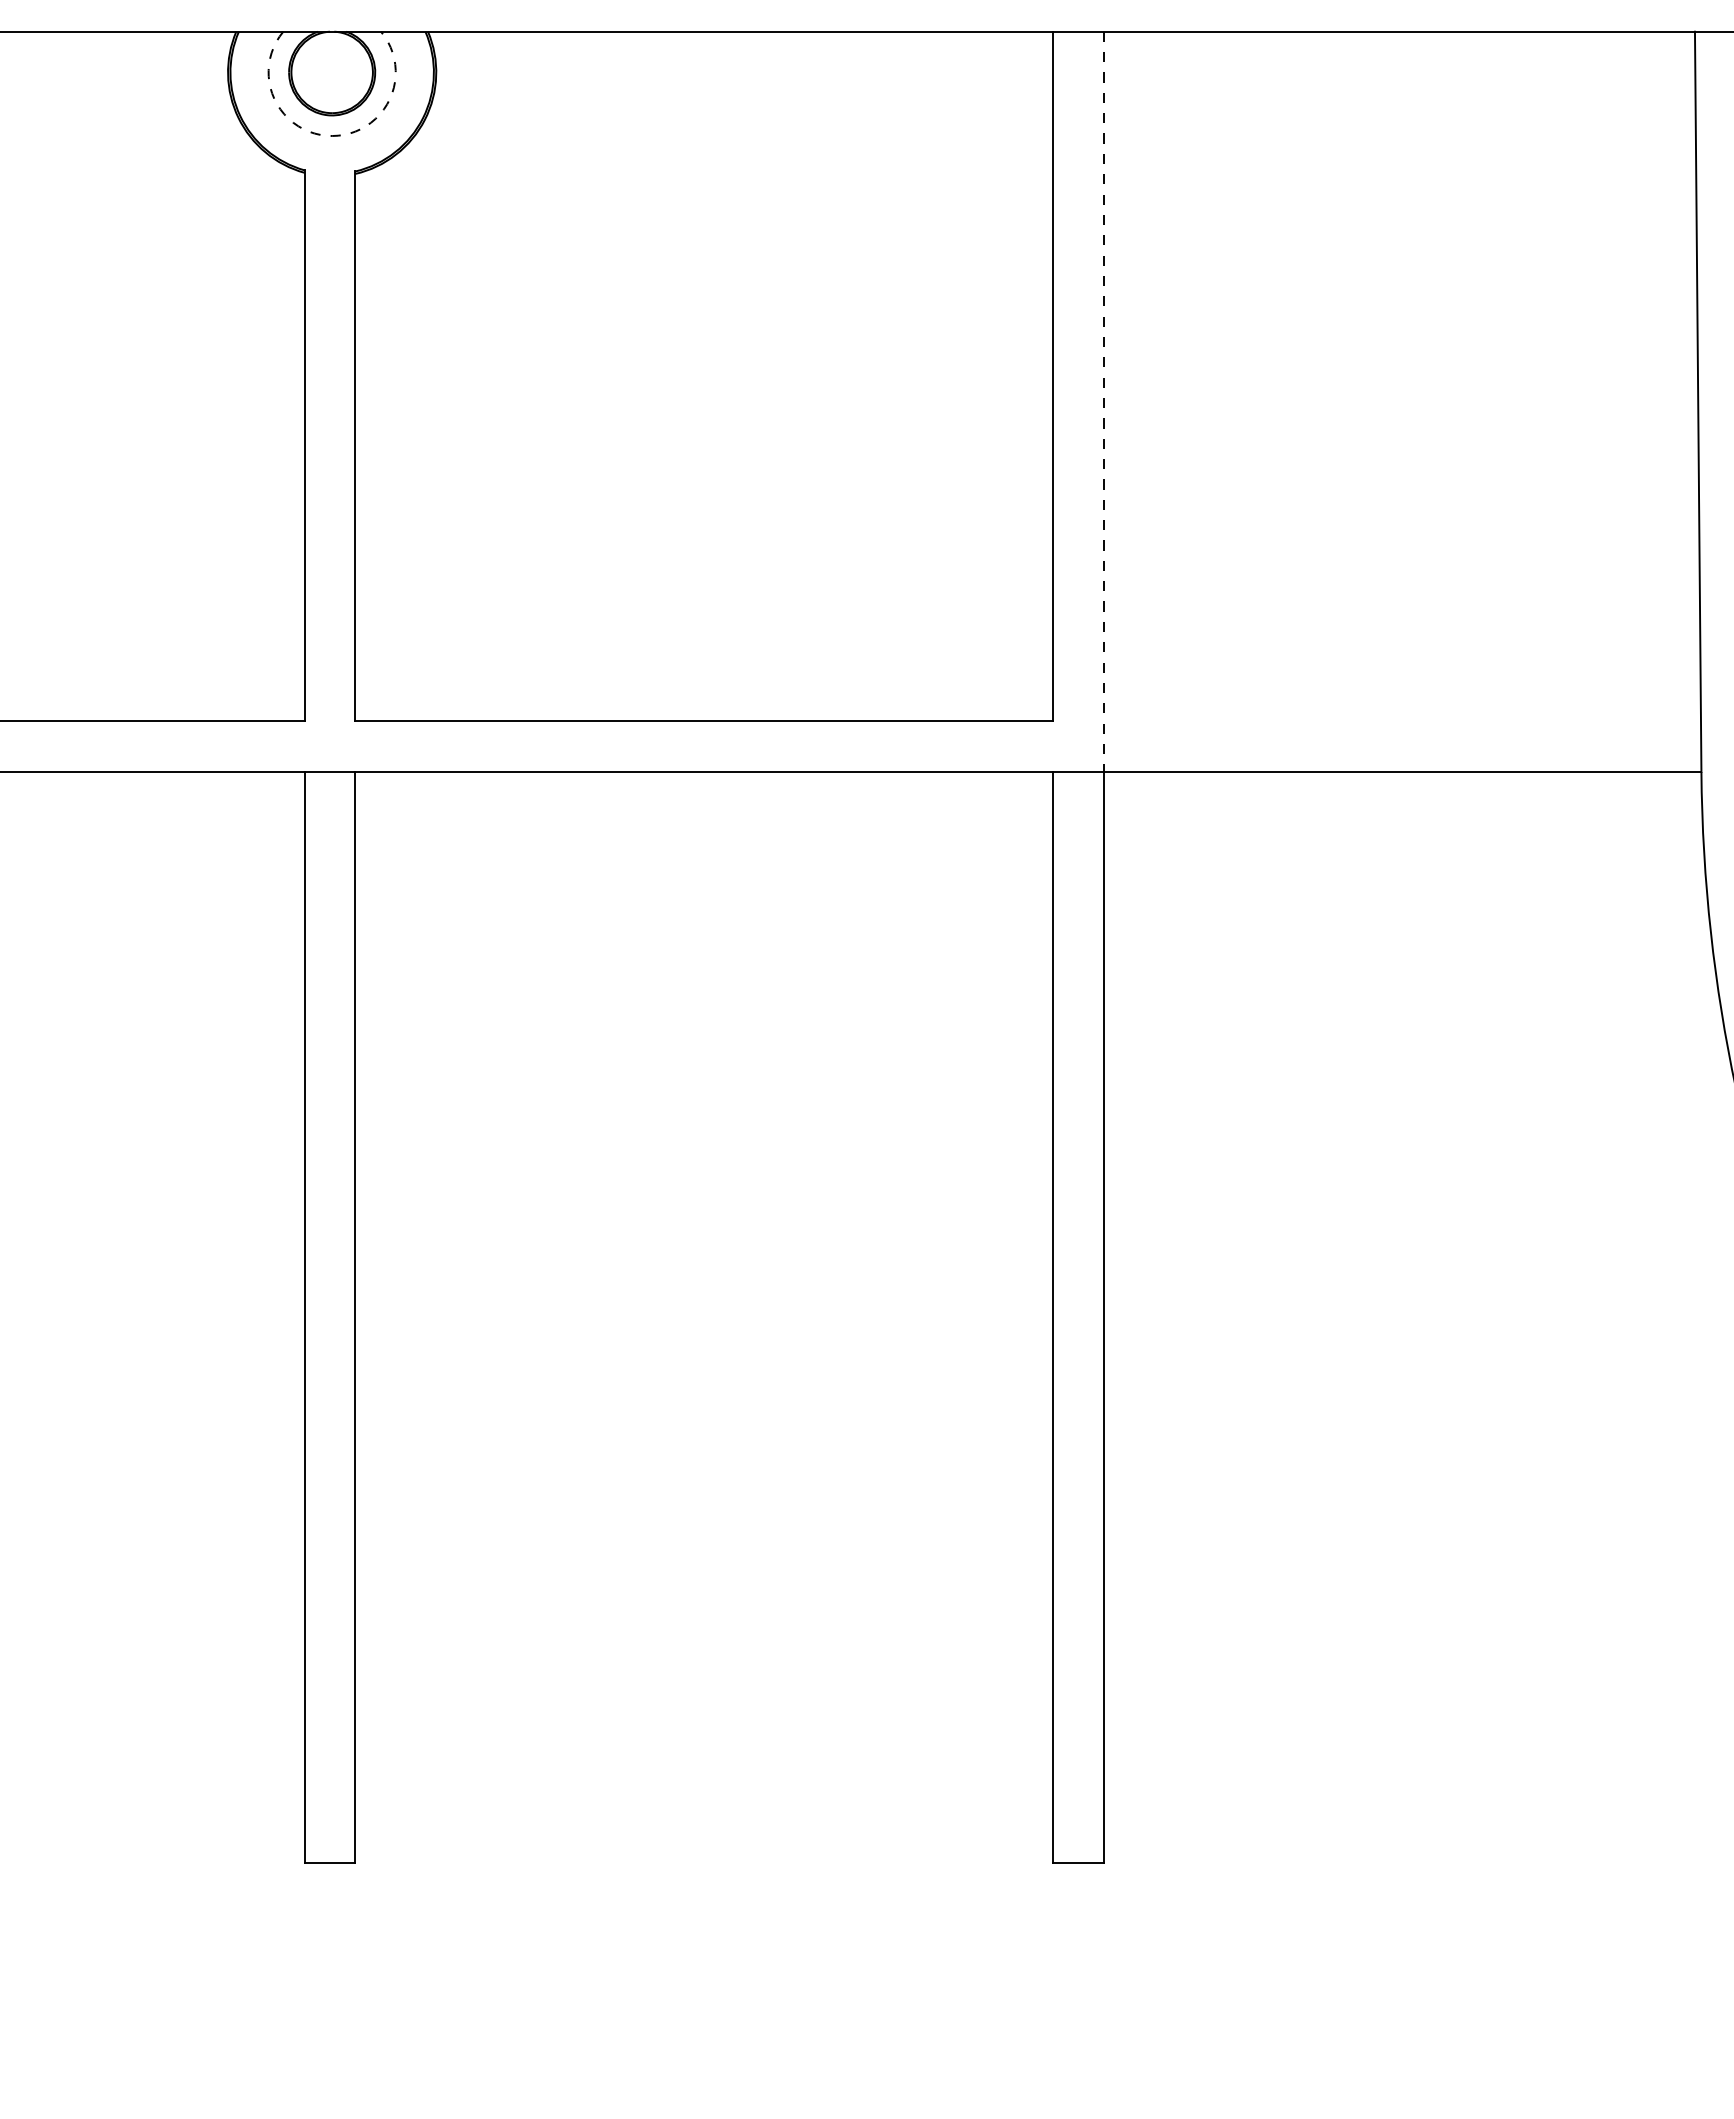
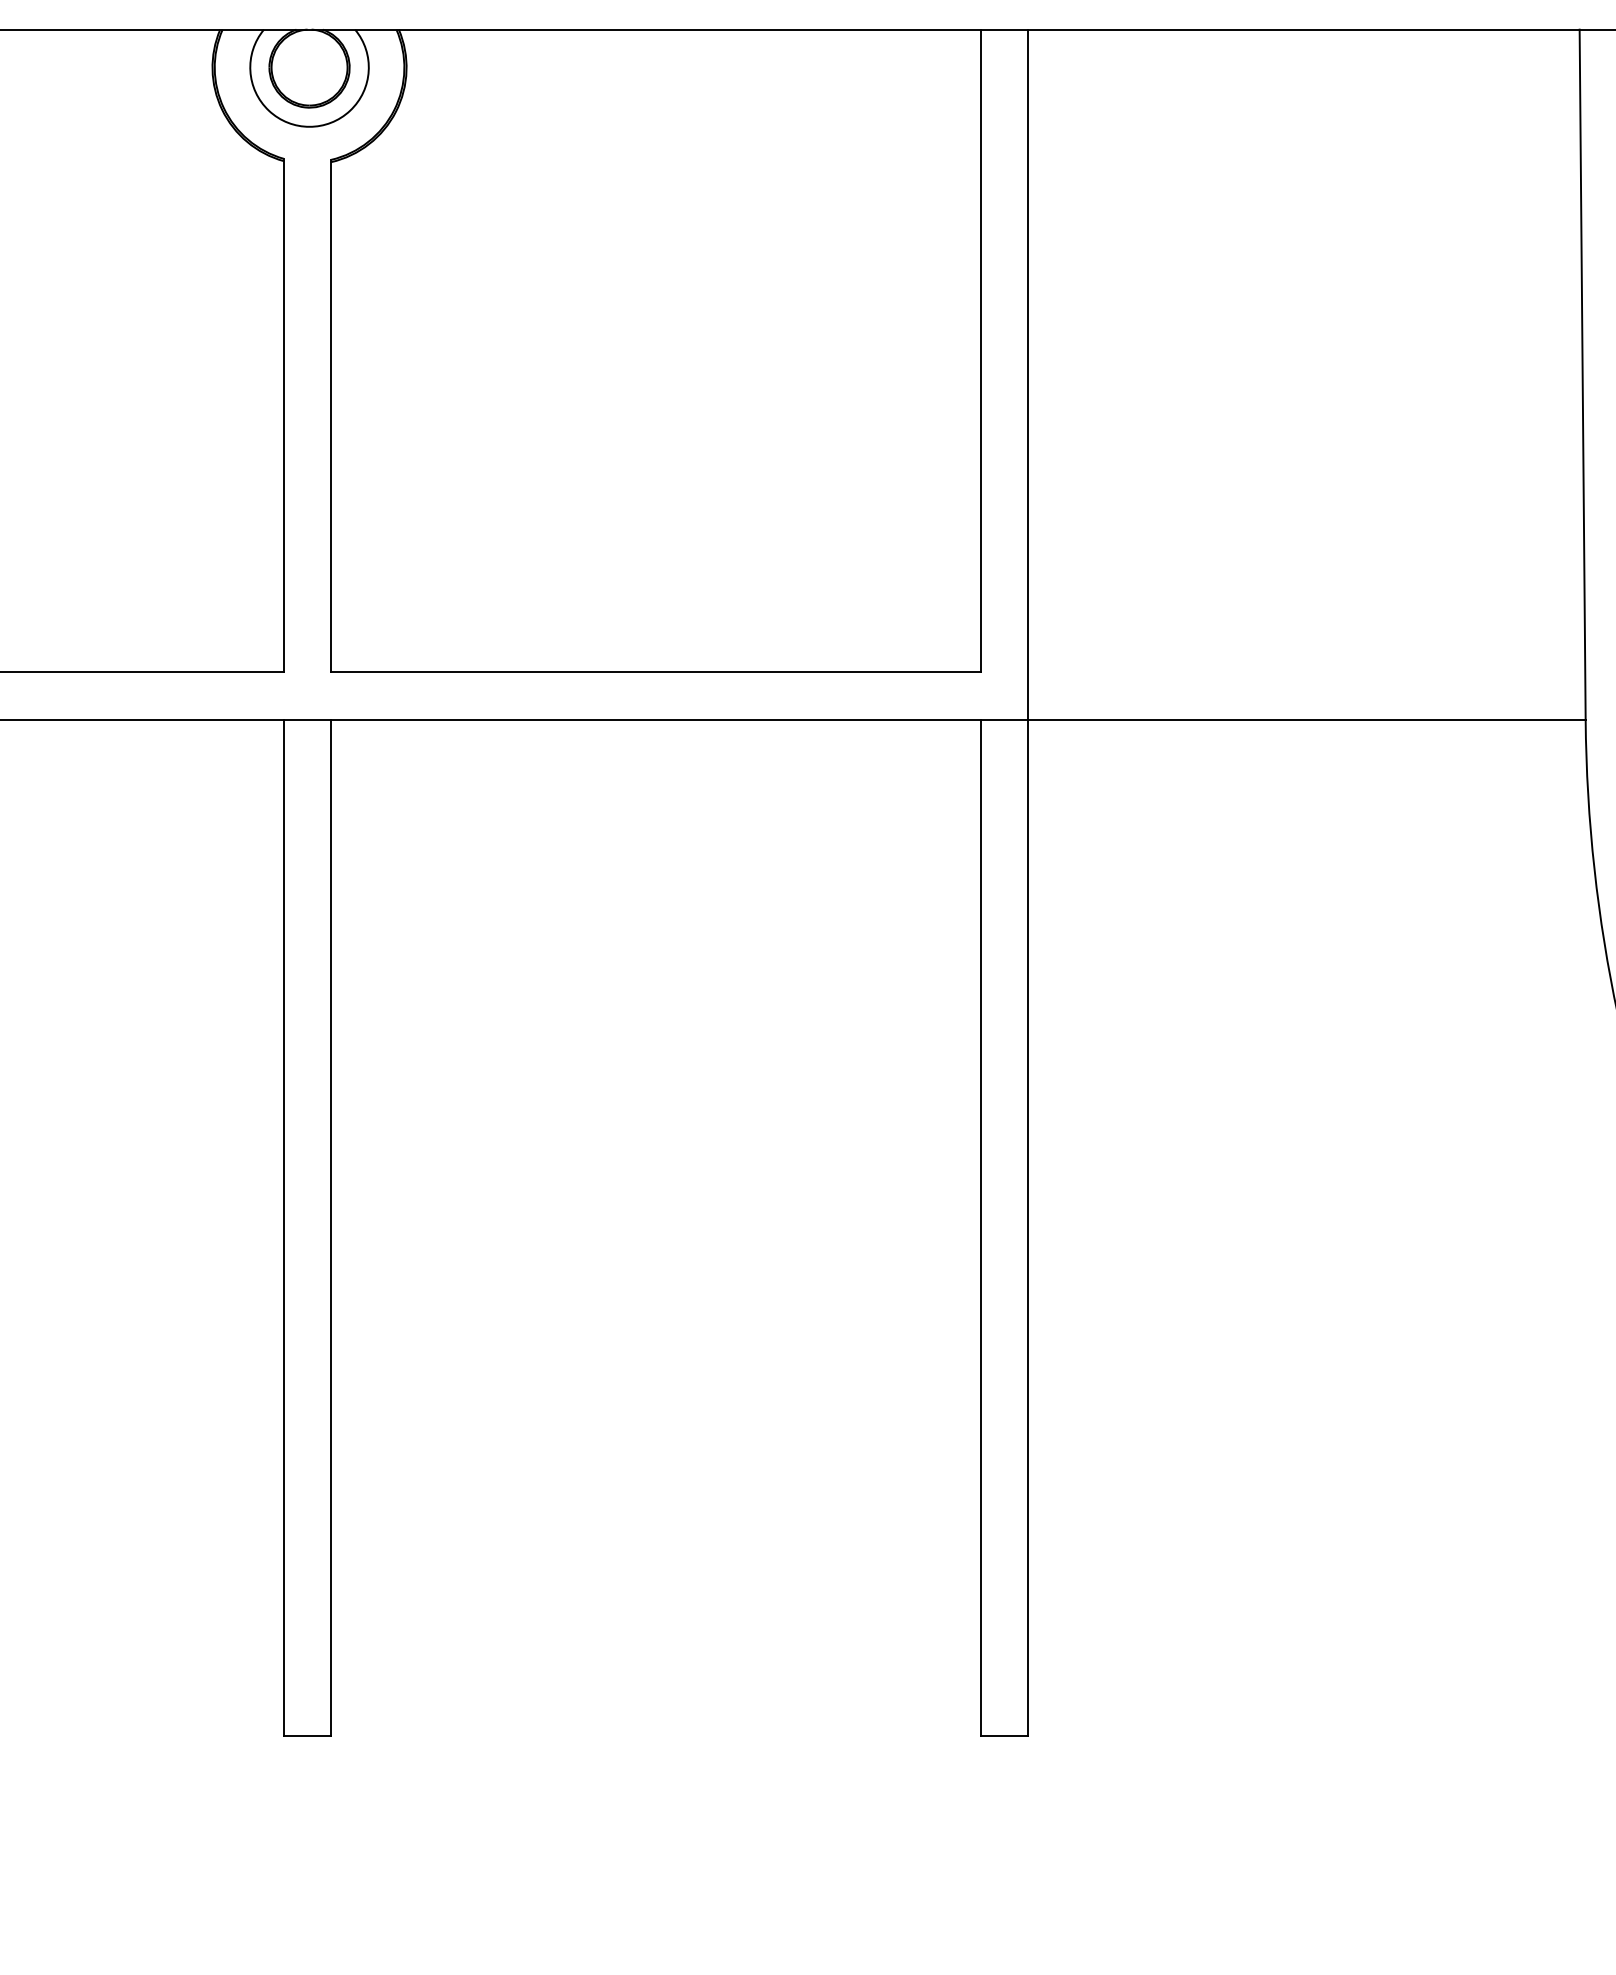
arc: (332, 135) -> (309, 126), dashed -> solid
line: (1103, 402) -> (1028, 375), dashed -> solid

